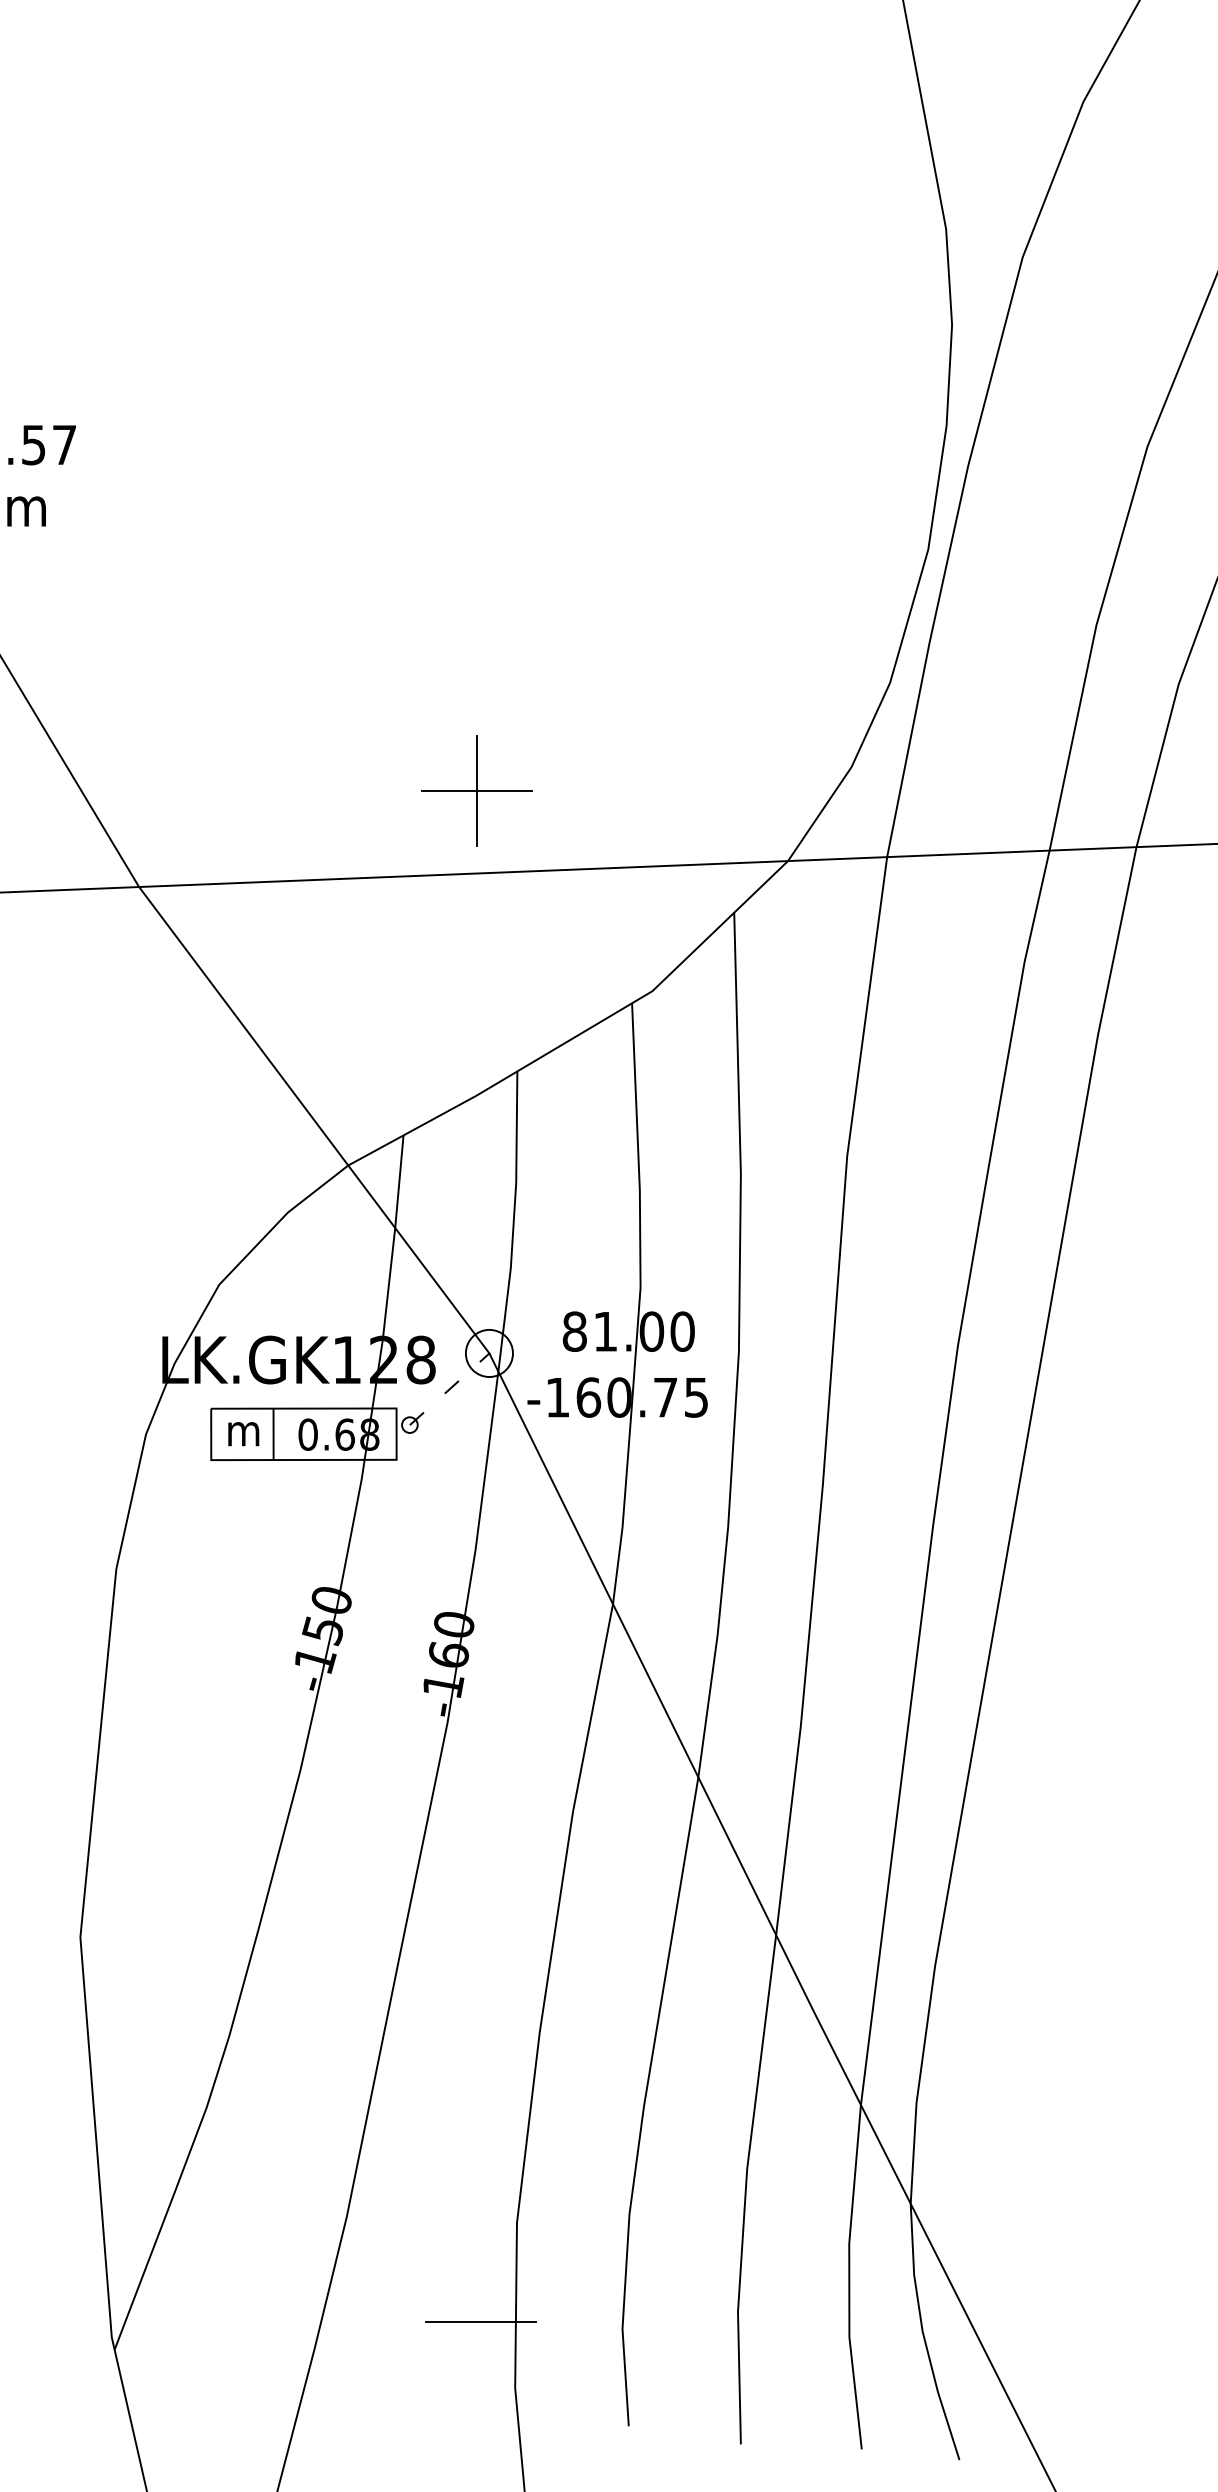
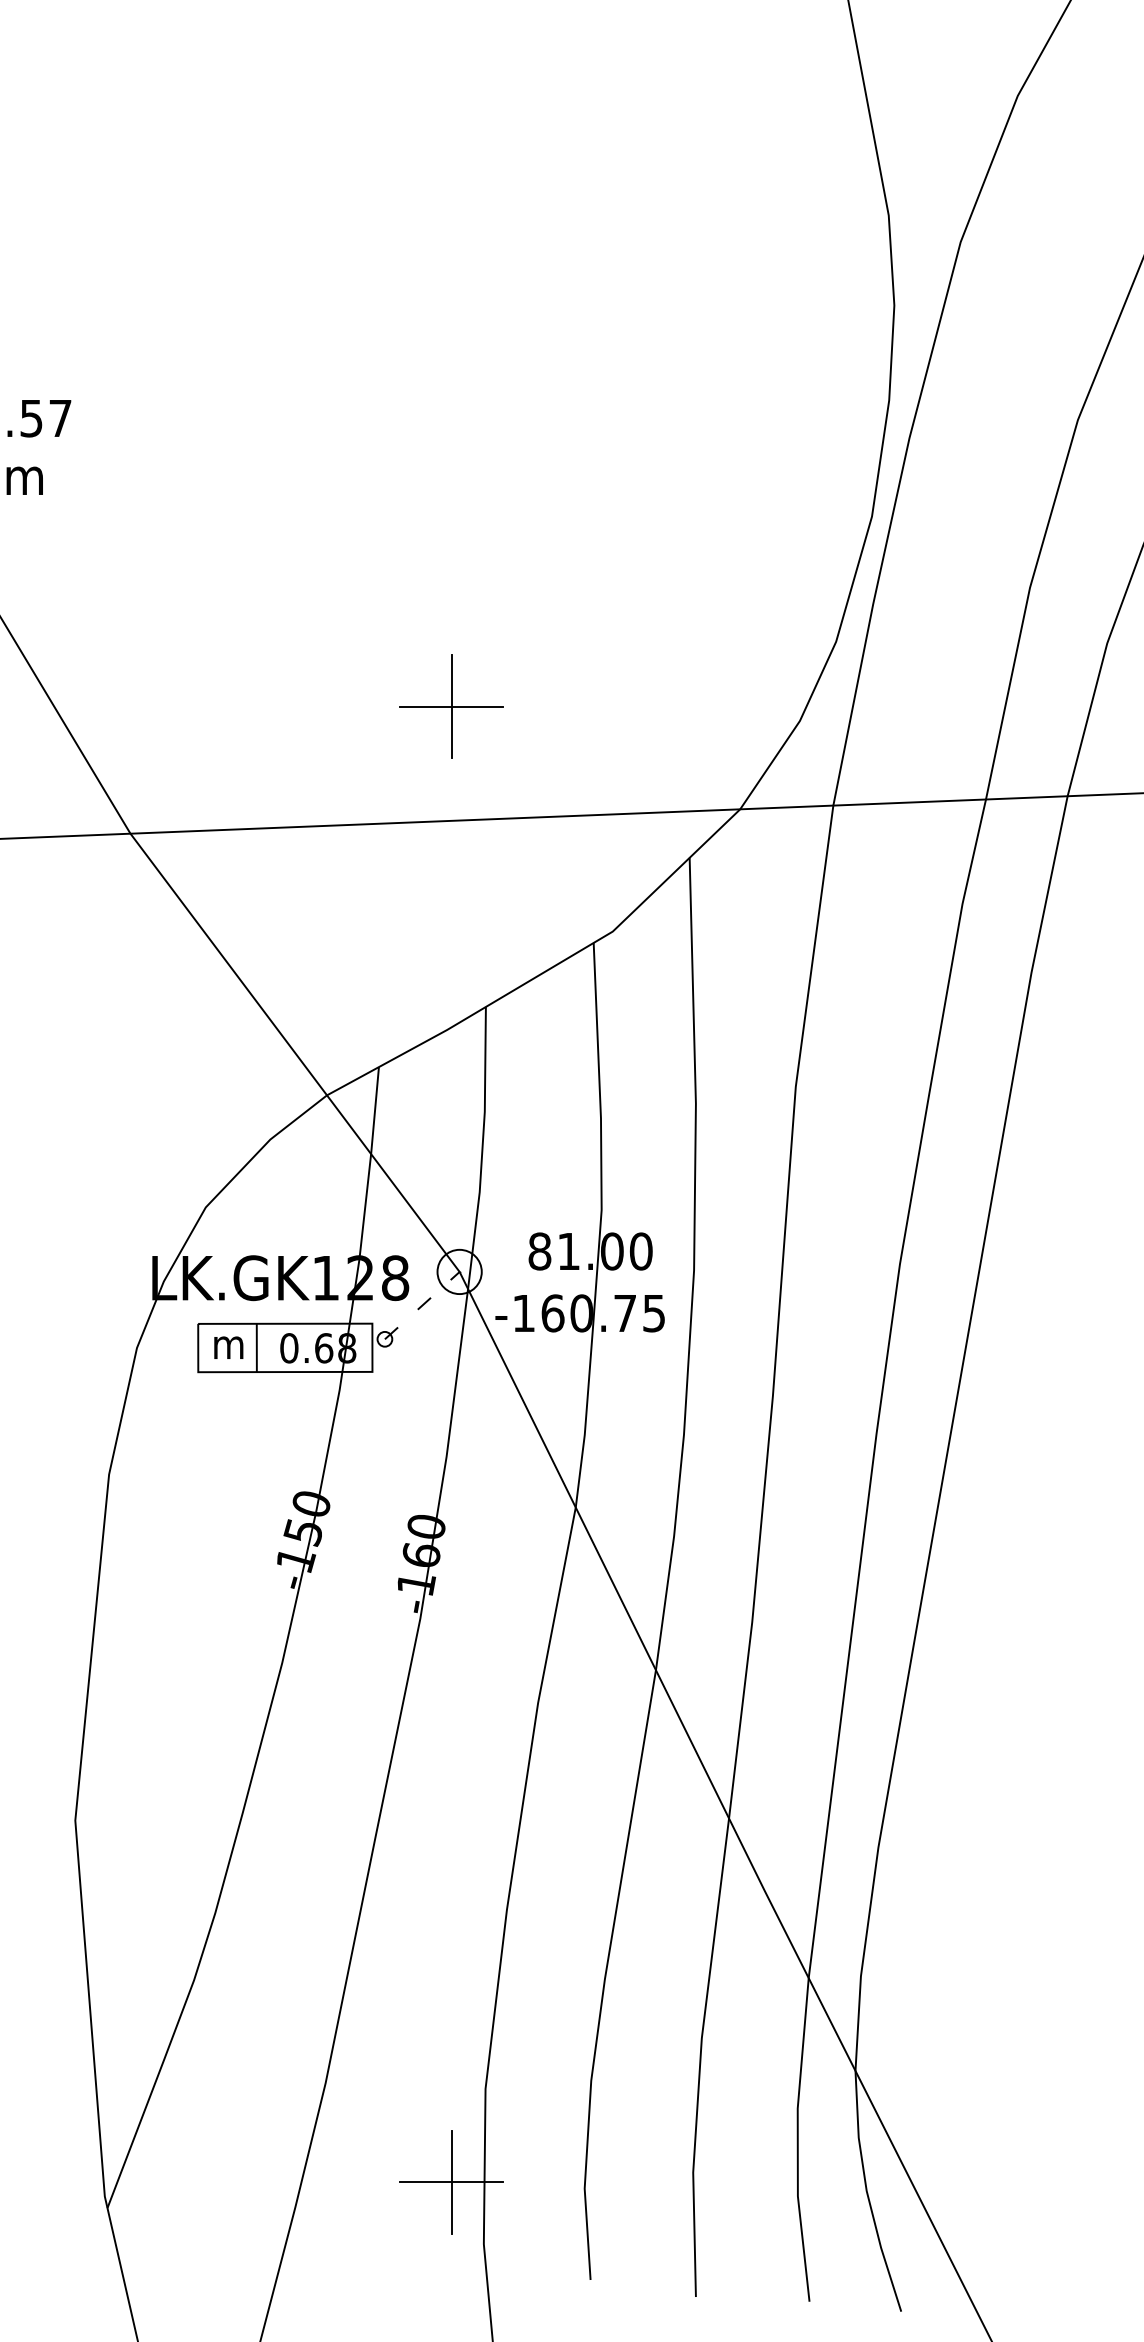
part: (476, 790) -> (451, 706), moved
line: (480, 2322) -> (451, 2182), added

